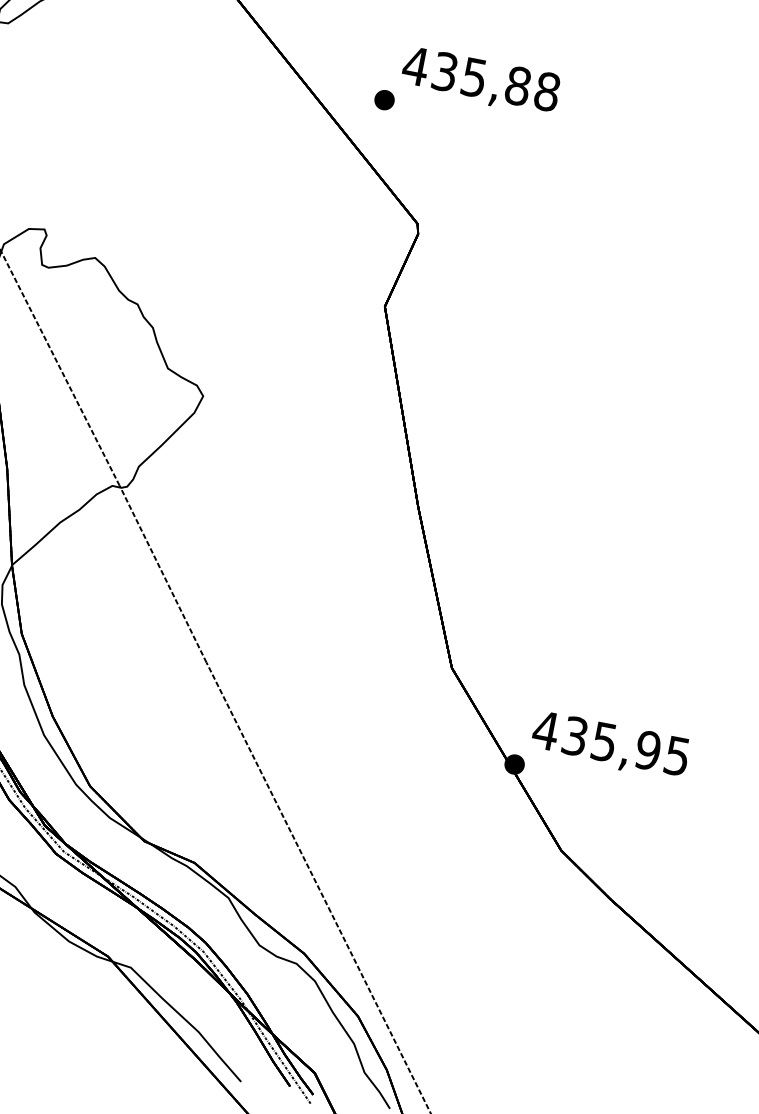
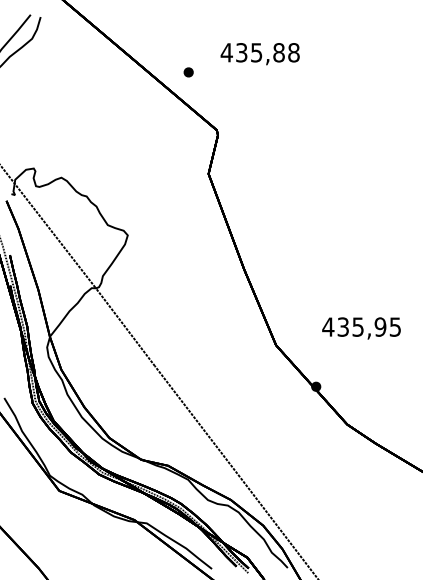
text: (479, 82) -> (259, 54), moved
text: (610, 745) -> (361, 328), moved

